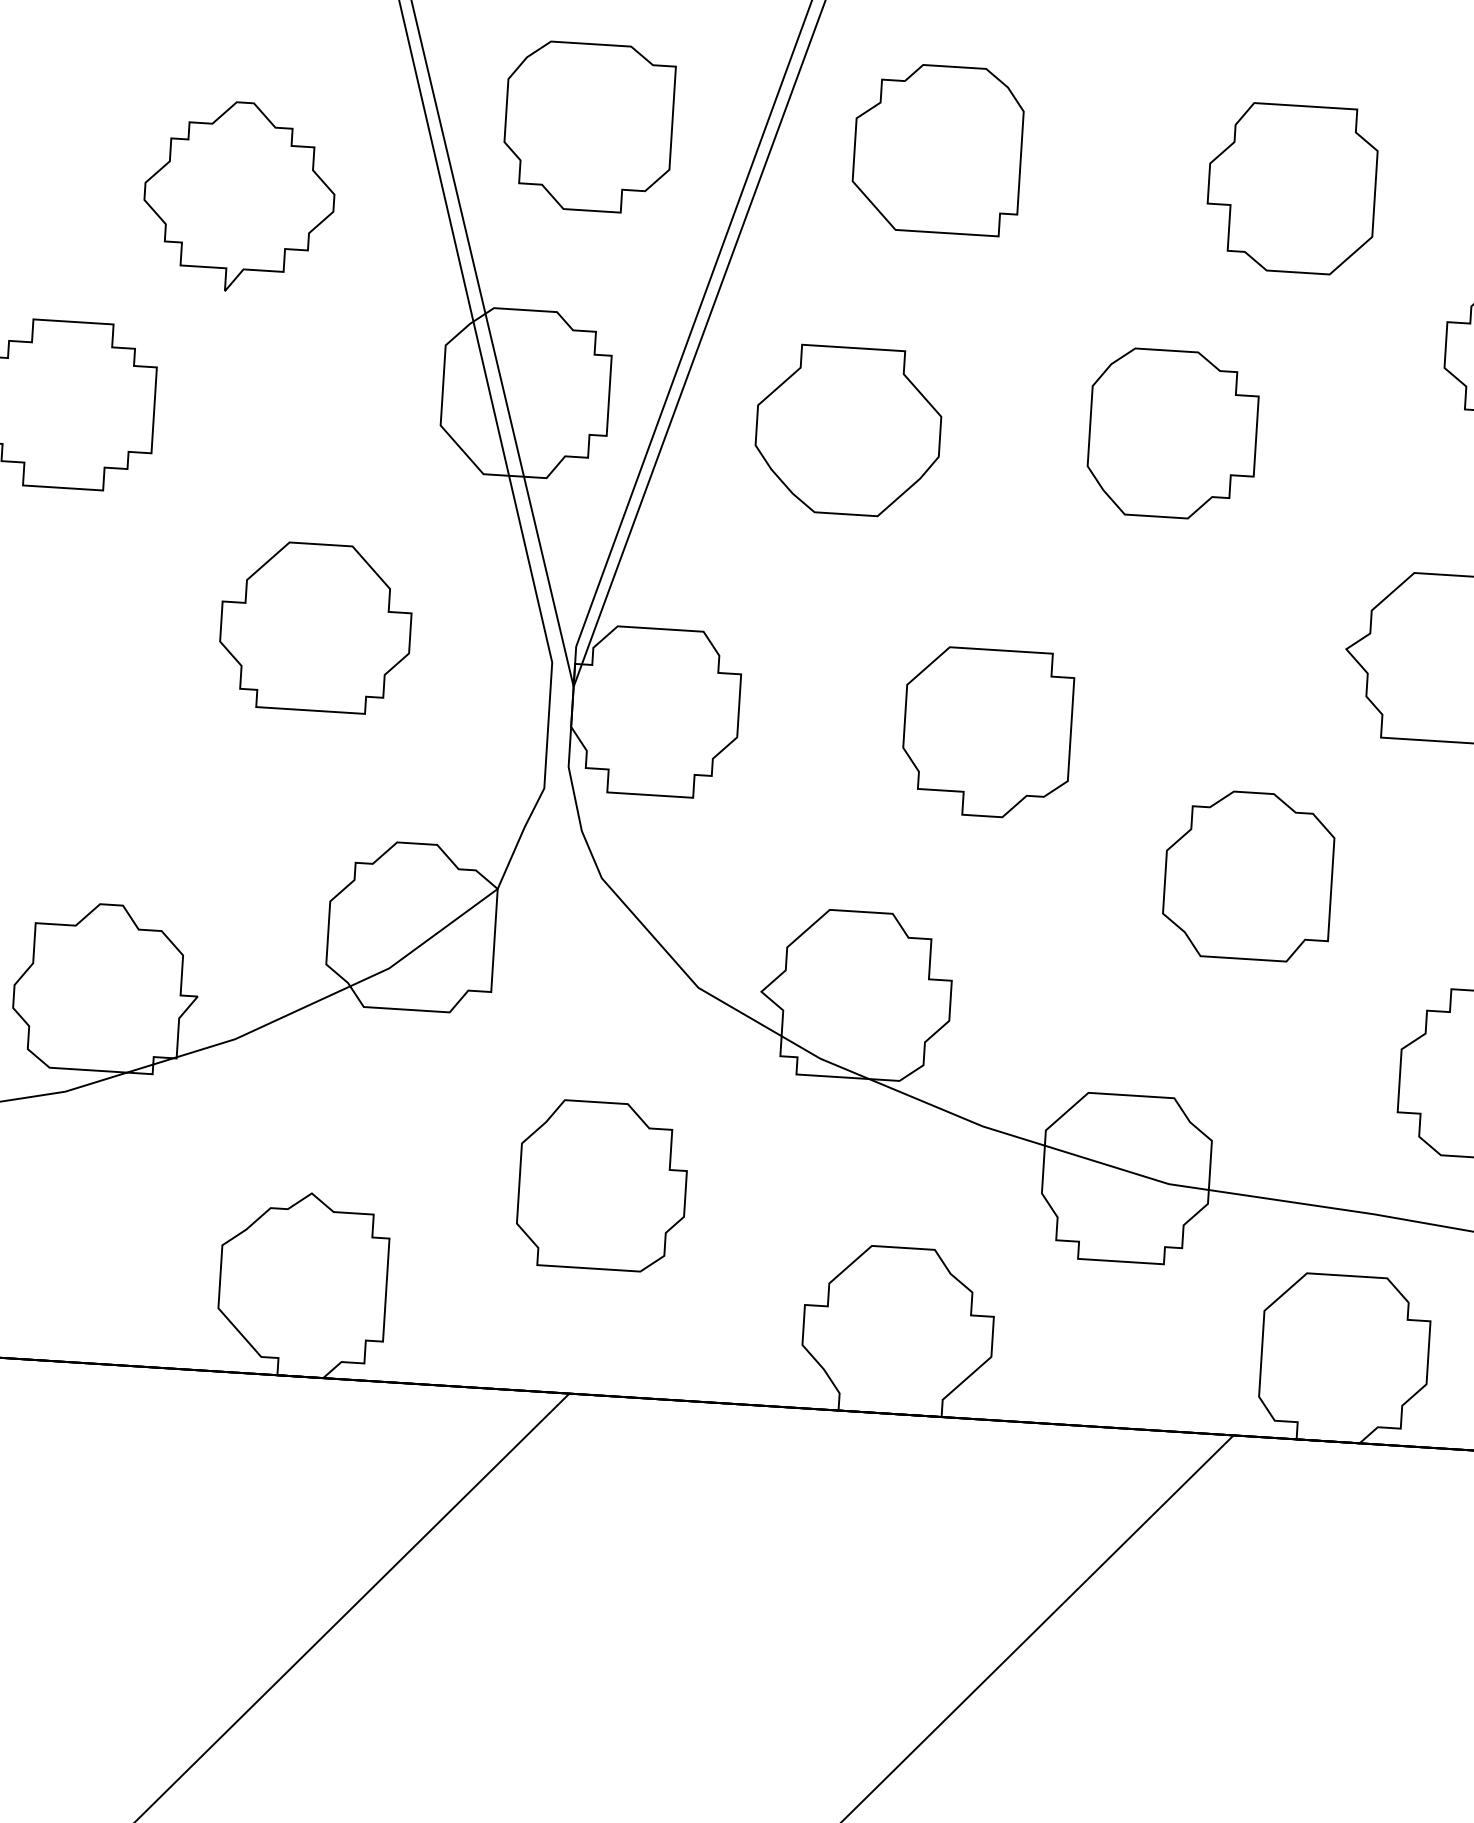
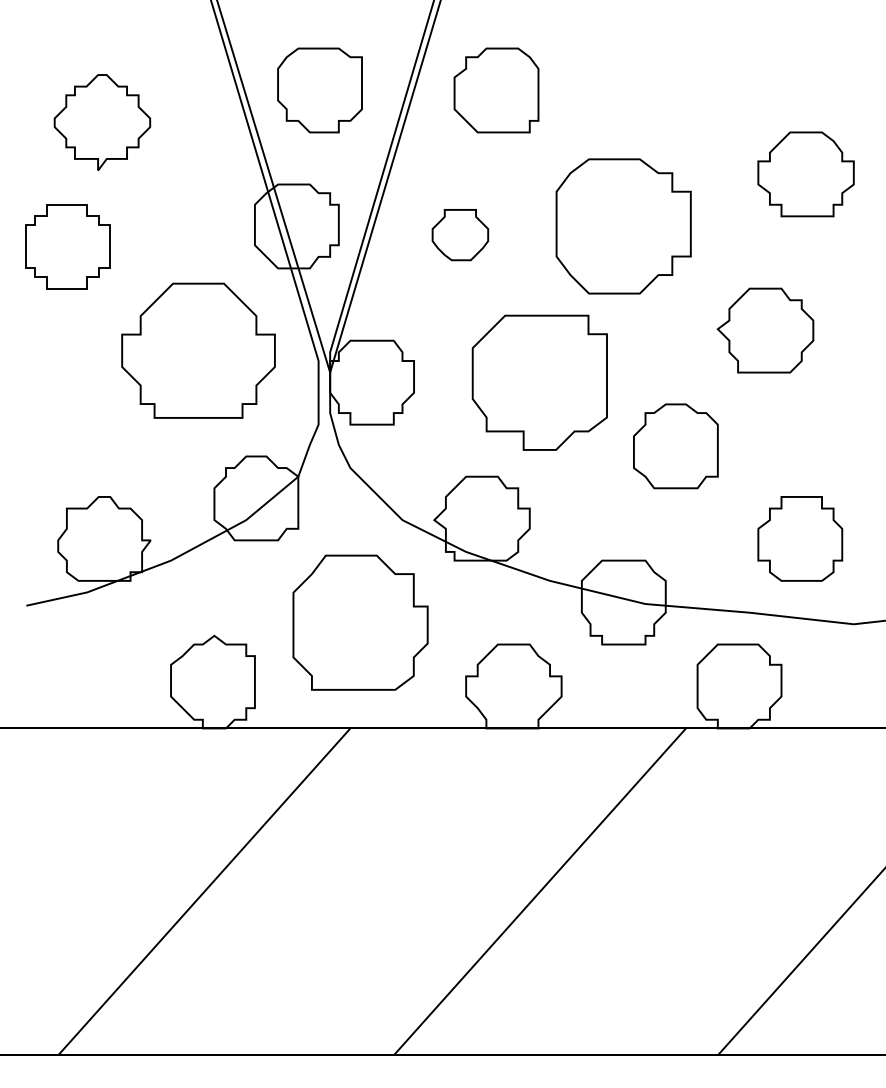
part: (1291, 187) -> (675, 98), removed
part: (239, 196) -> (102, 122), moved
part: (848, 429) -> (460, 234), size x0.6
part: (1172, 434) -> (623, 226), size x1.6
part: (315, 626) -> (198, 350), size x1.6
part: (986, 732) -> (539, 382), size x1.6
part: (602, 1185) -> (360, 622), size x1.6

